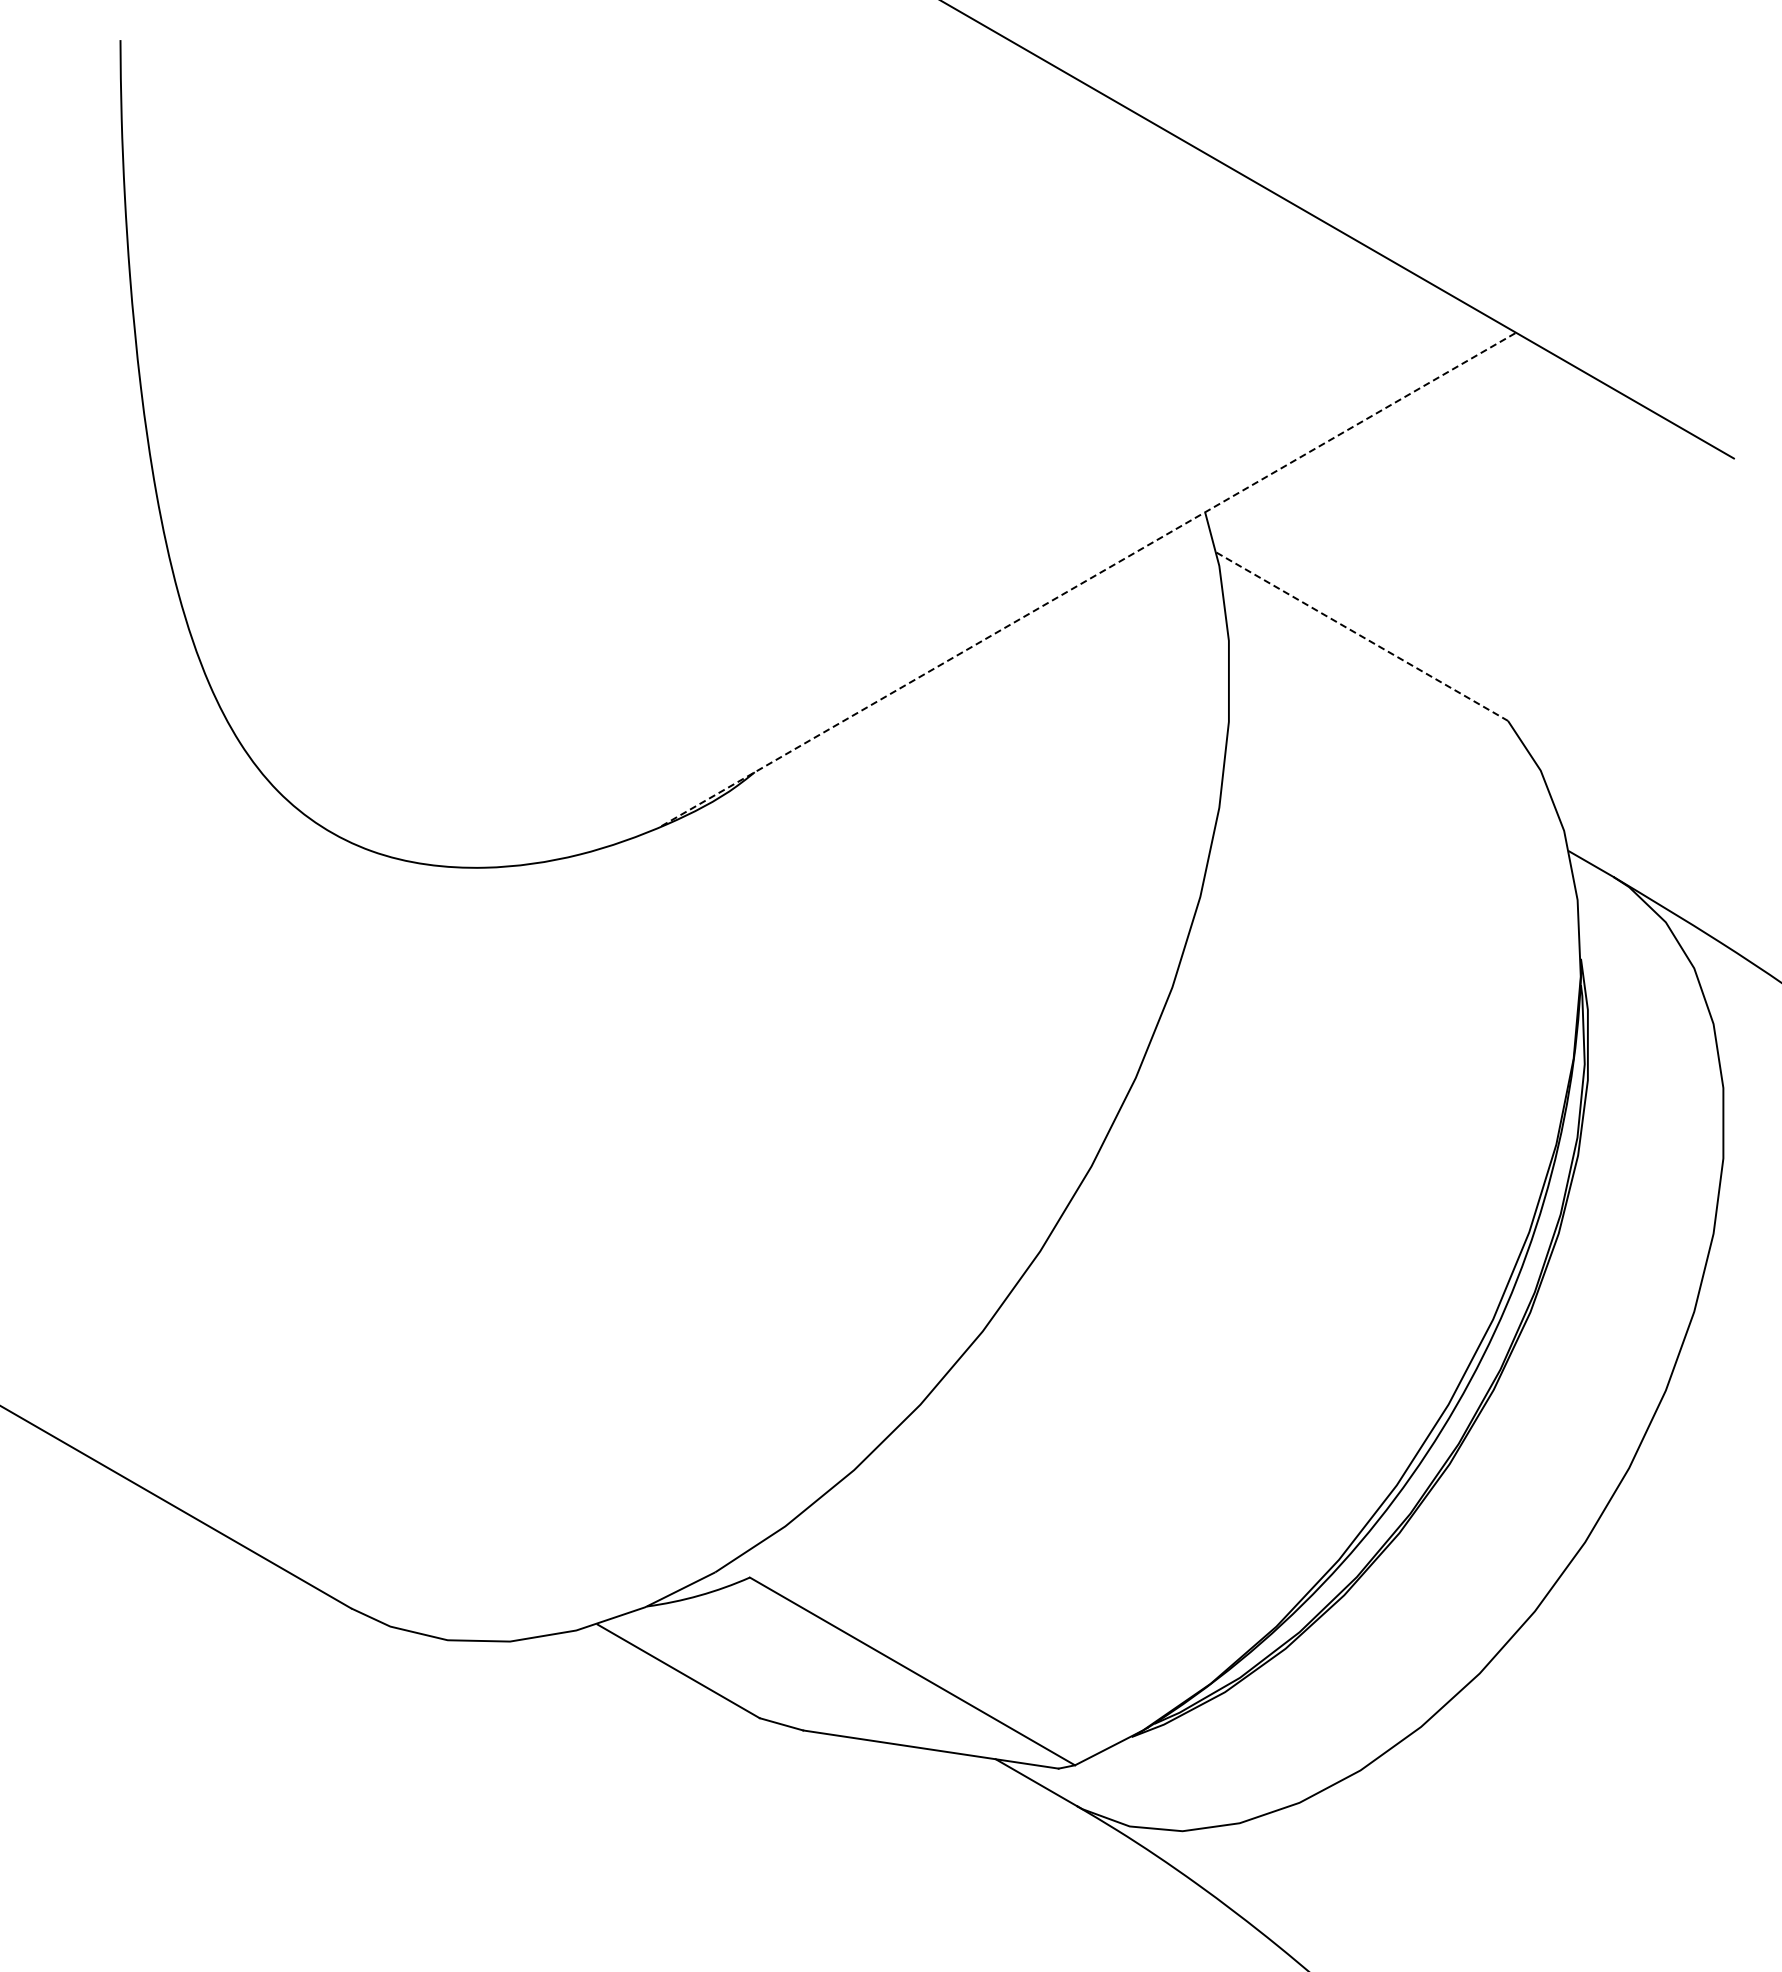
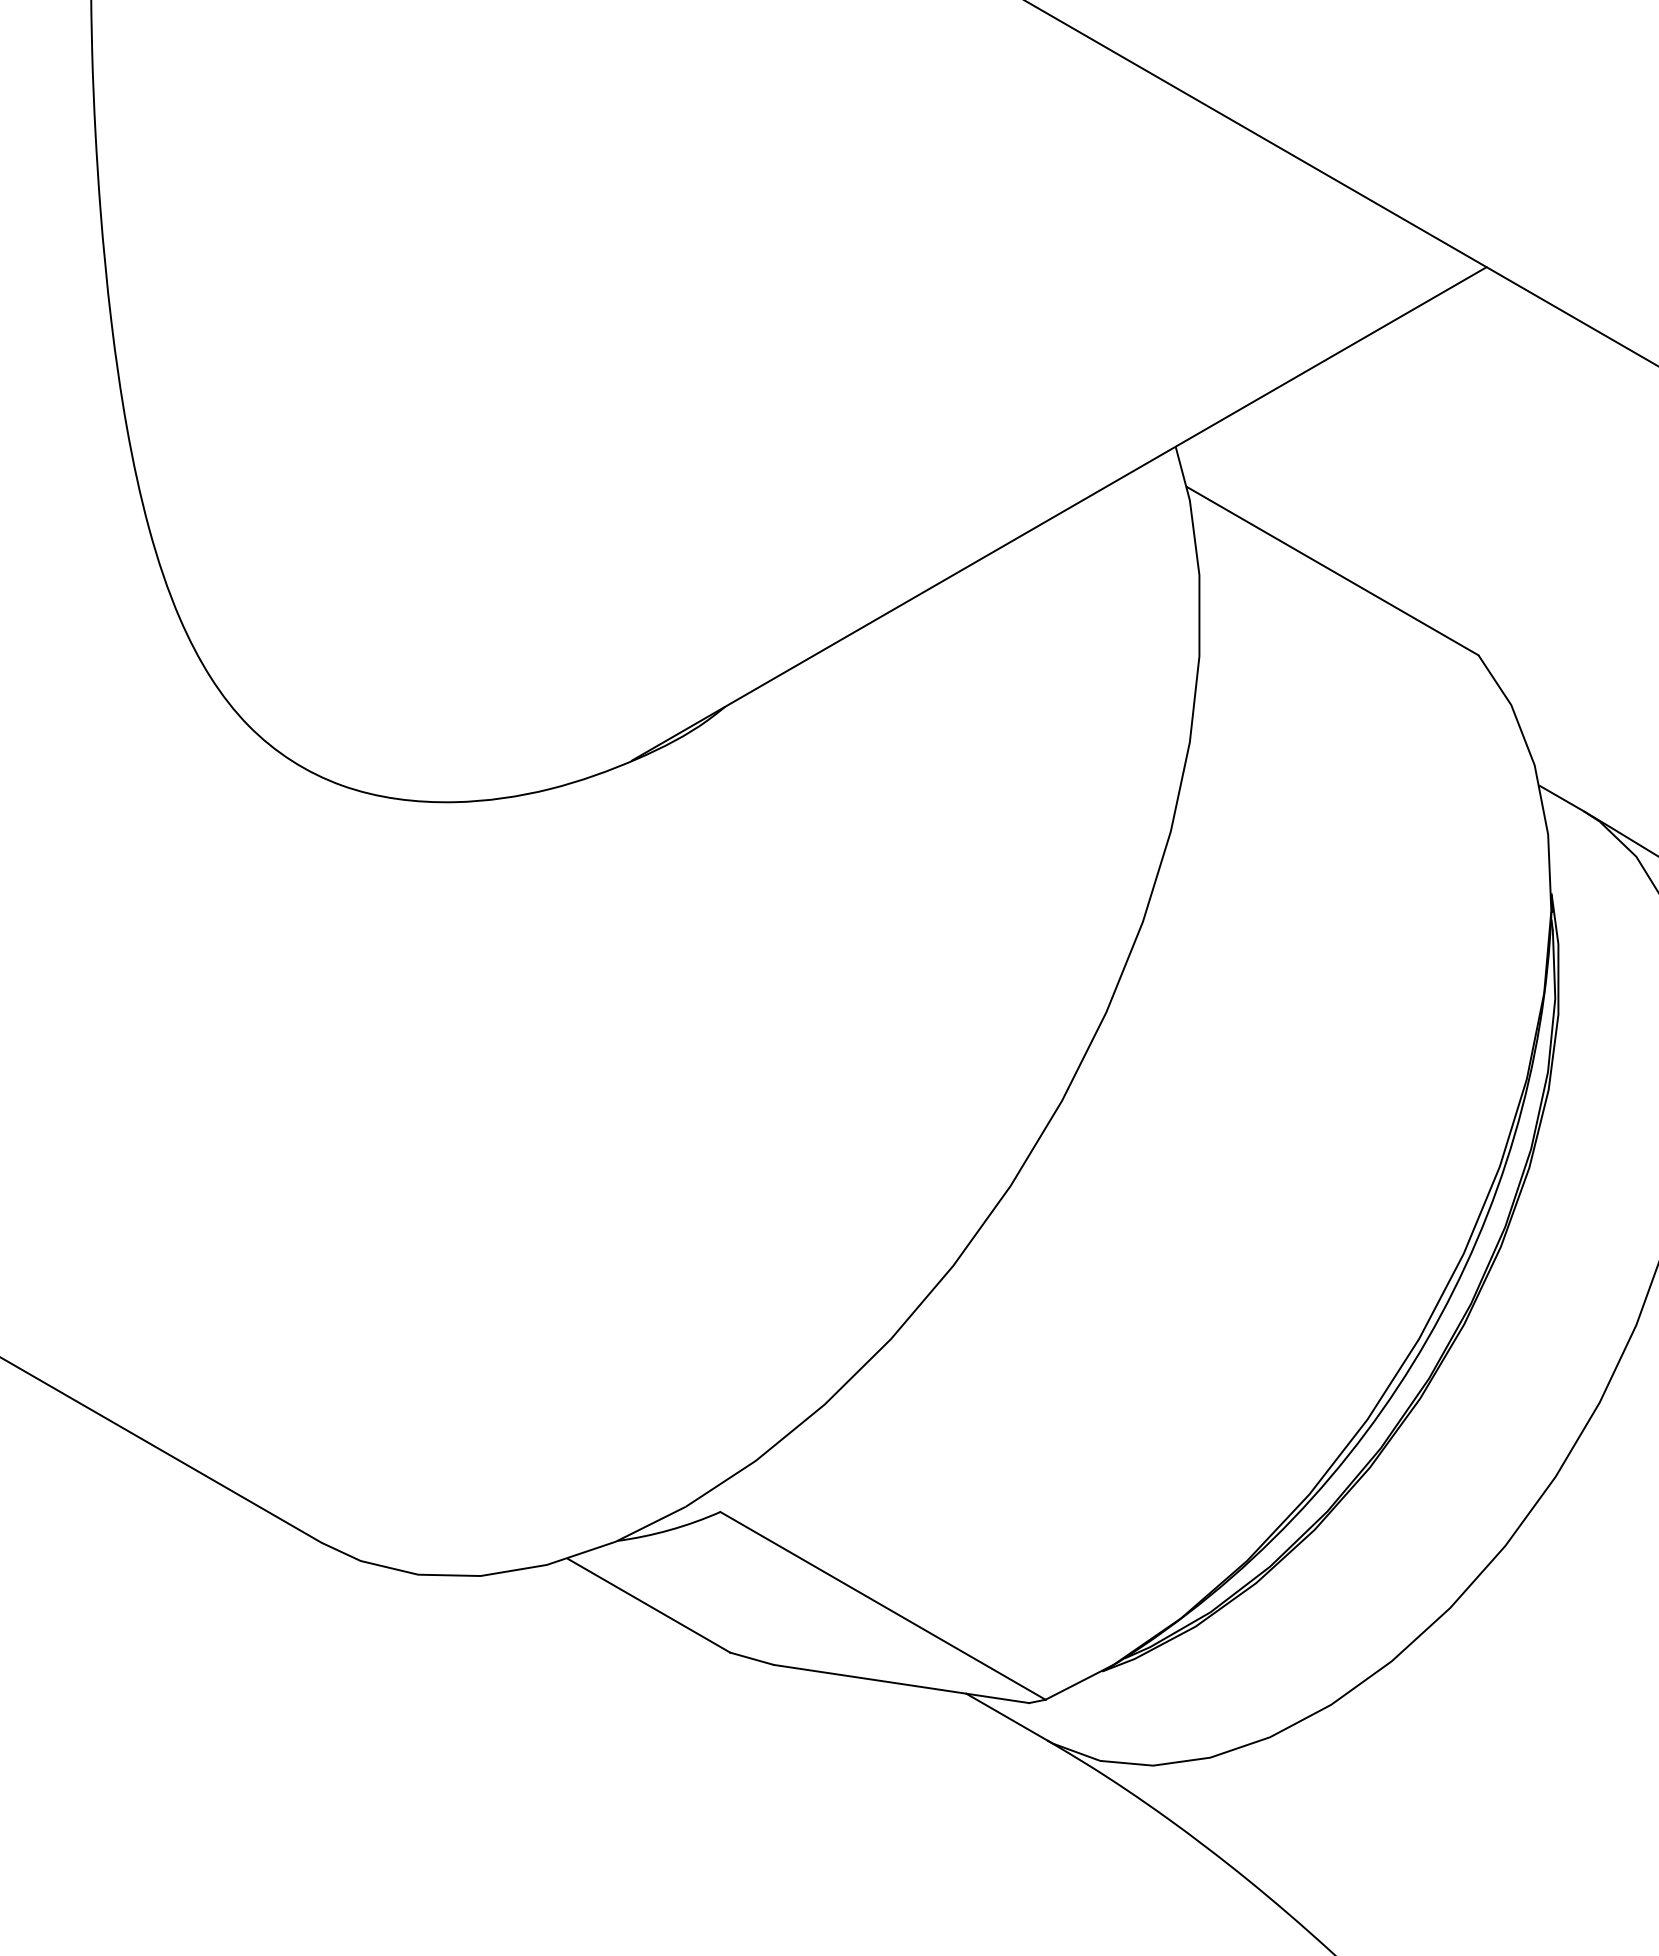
line: (1089, 579) -> (1060, 513), dashed -> solid
line: (1362, 636) -> (1333, 570), dashed -> solid

